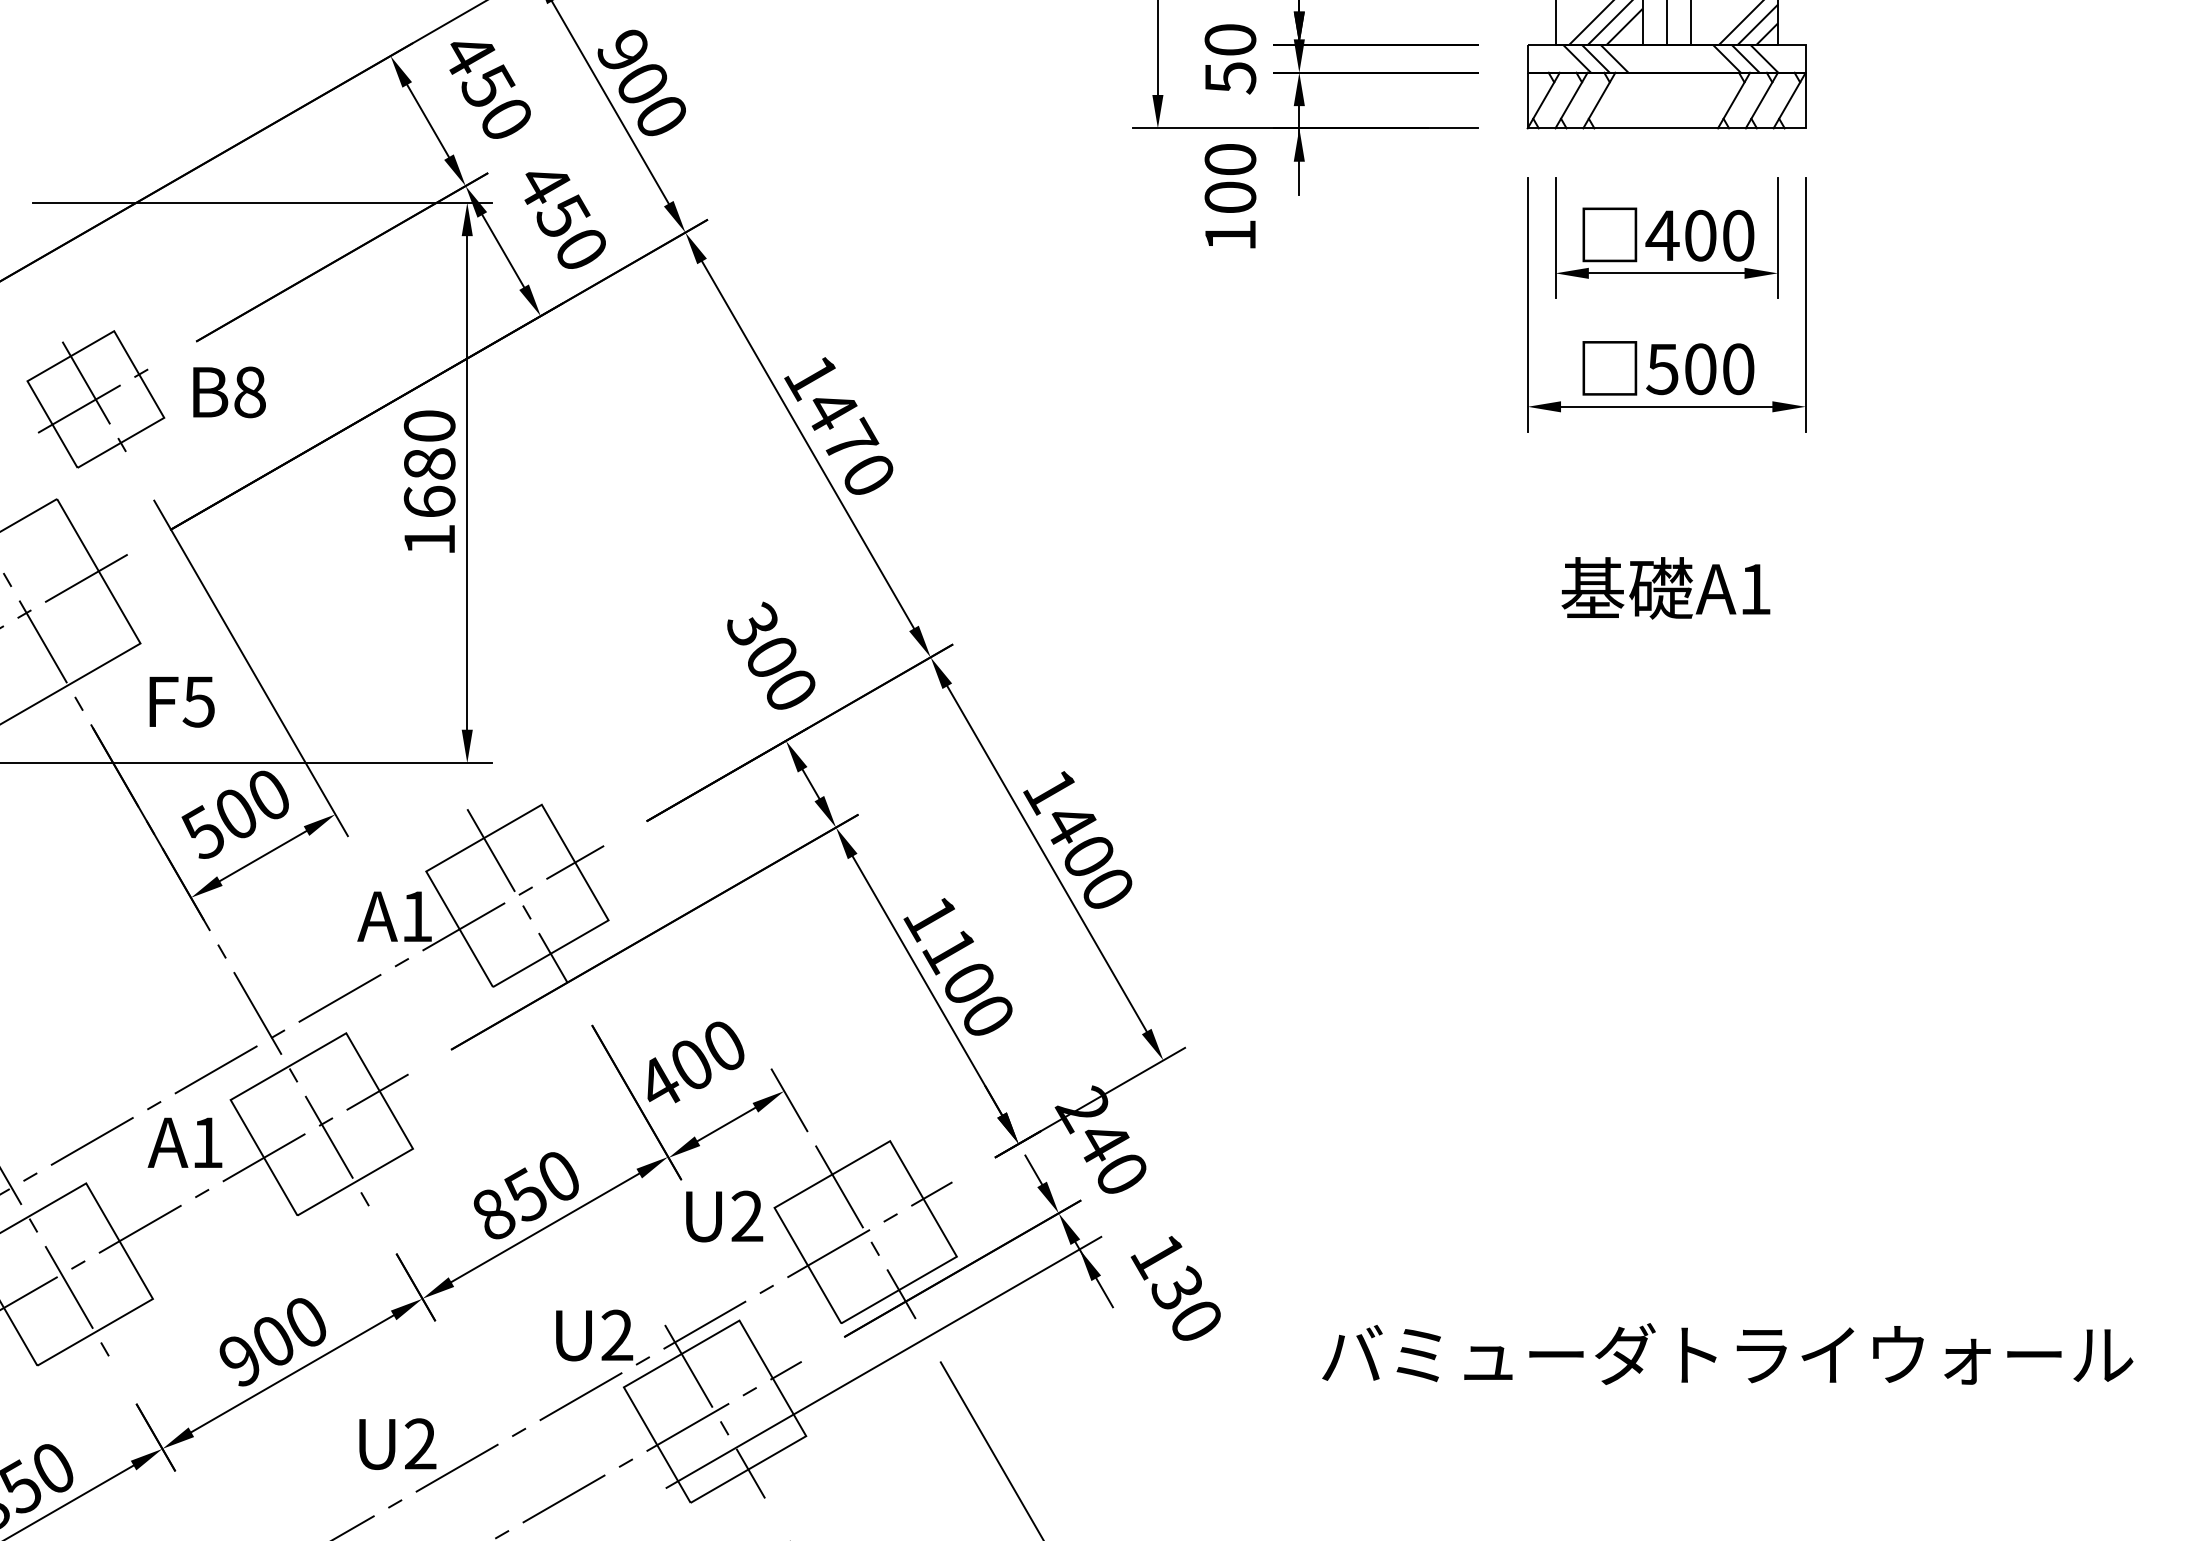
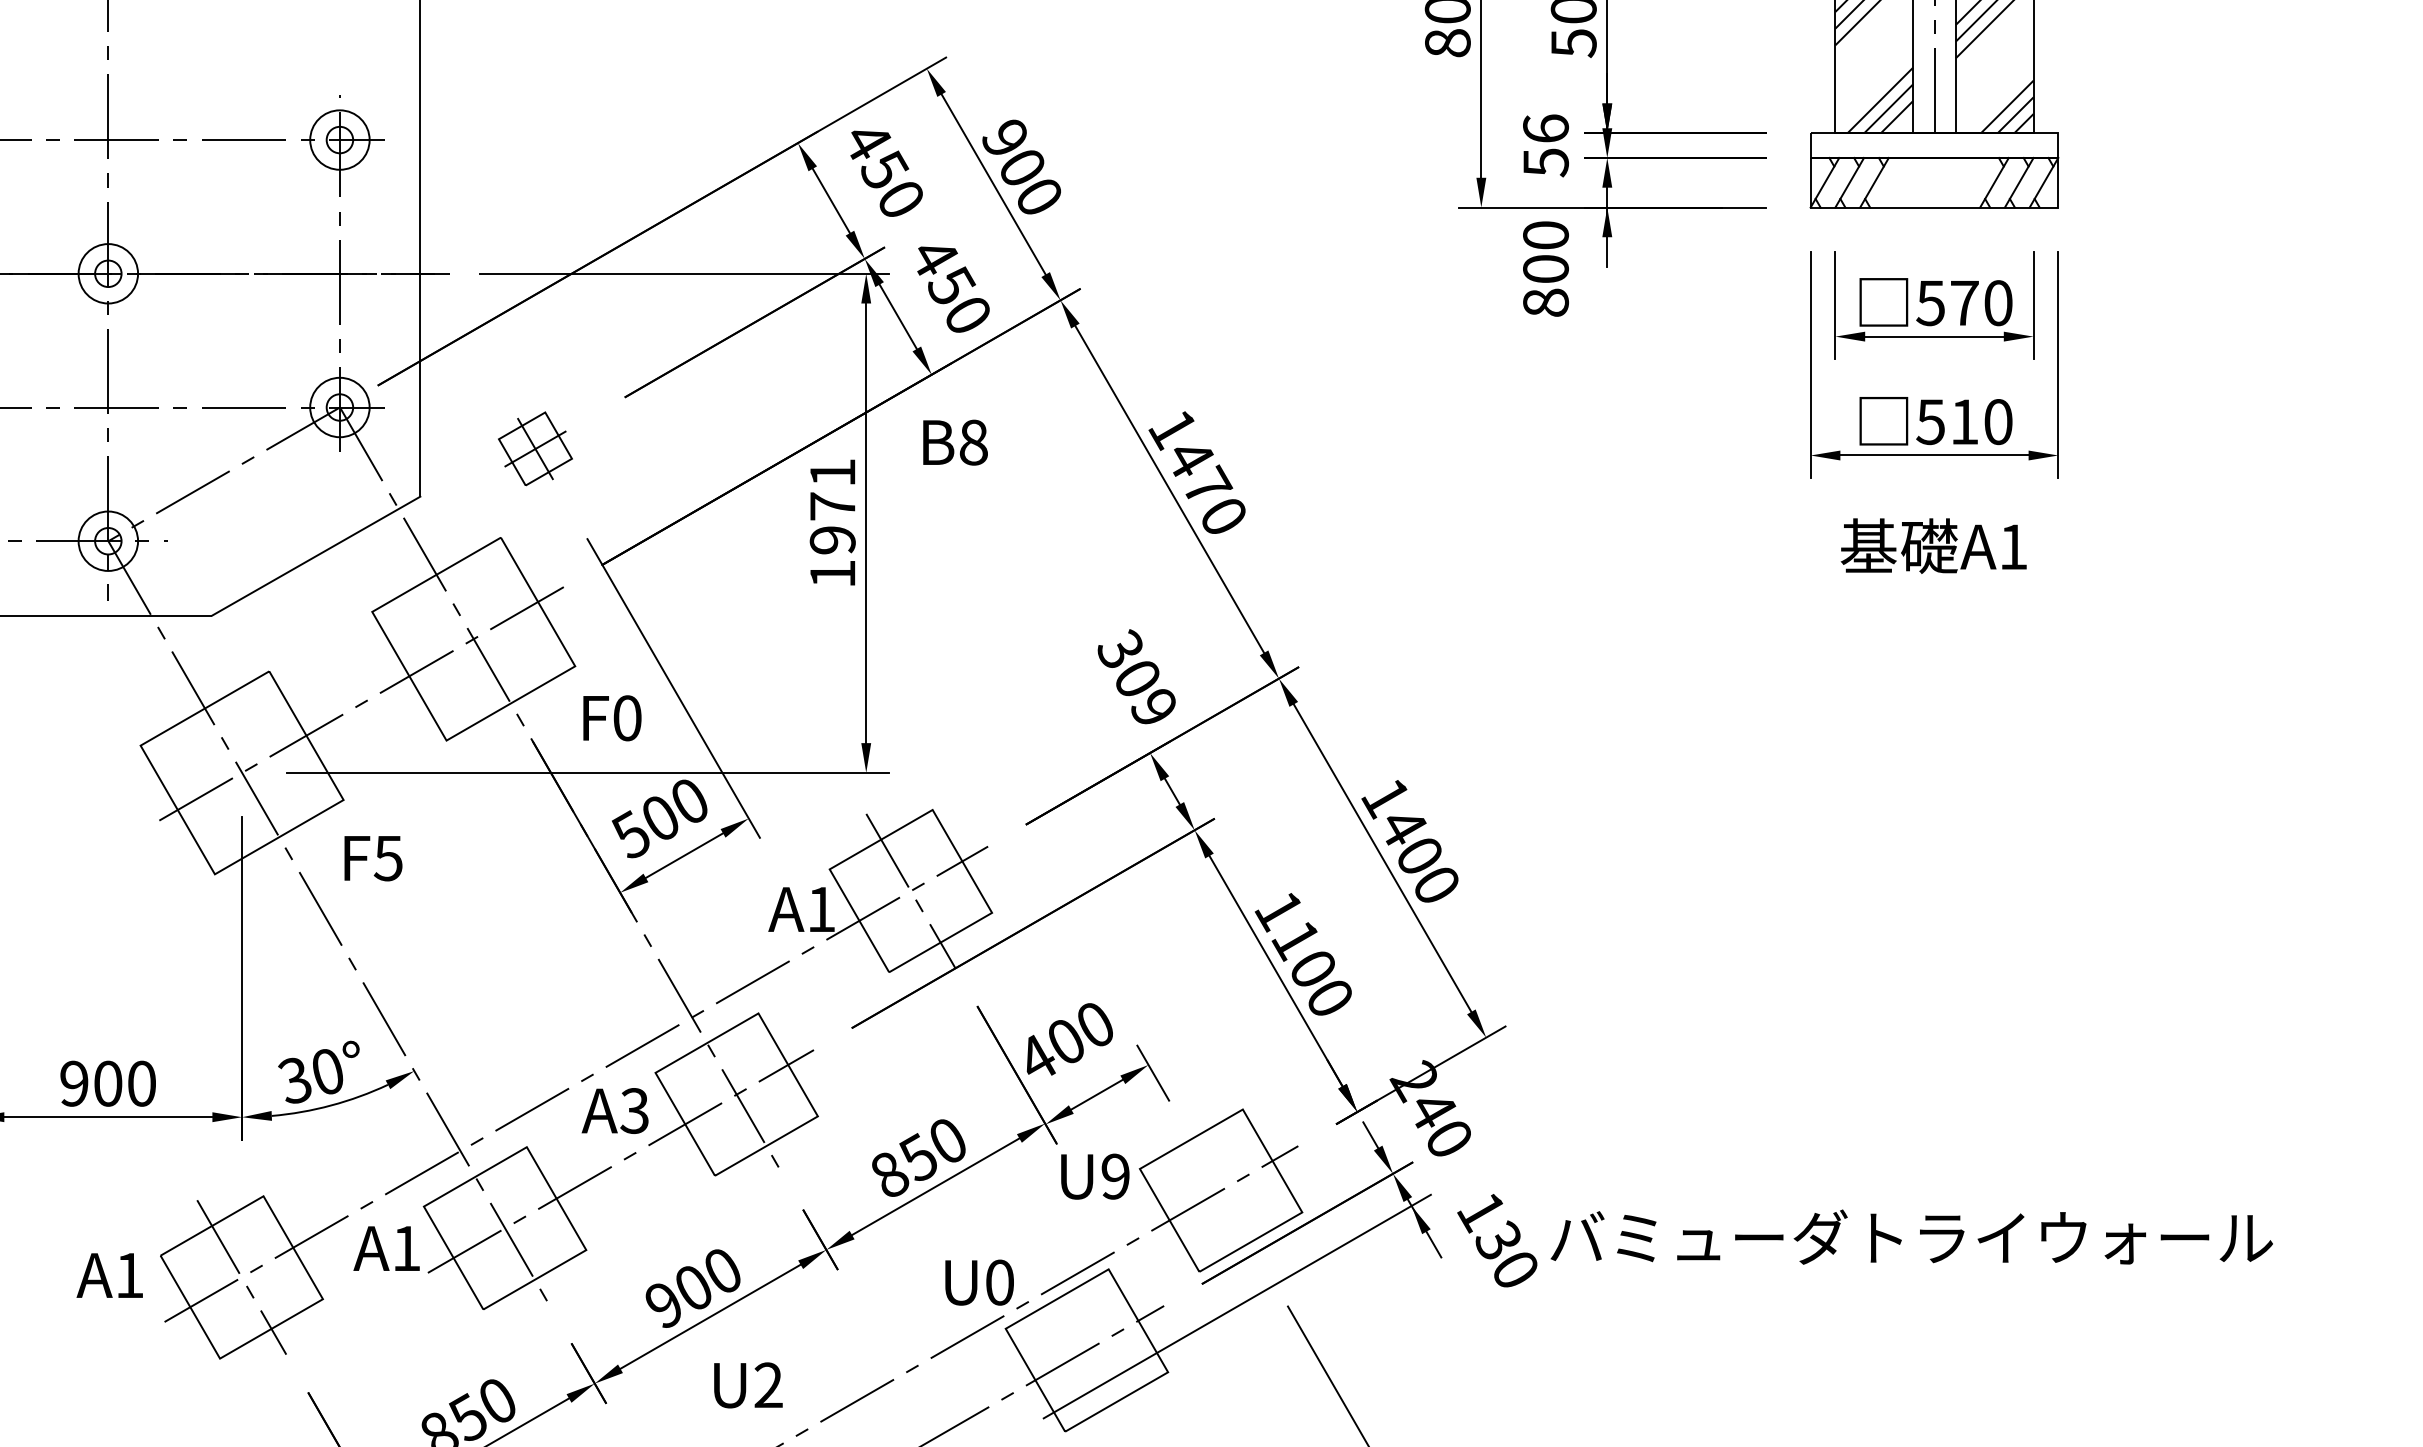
text: (1229, 39) -> (1545, 128), 50 -> 56
hatch: (1670, 58) -> (1937, 145), removed
text: (1229, 235) -> (1545, 302), 100 -> 800
text: (1680, 236) -> (1946, 303), 400 -> 570
text: (1700, 369) -> (1964, 422), 500 -> 510
text: (229, 392) -> (955, 442), moved
part: (95, 398) -> (535, 448), size x0.6
text: (429, 464) -> (832, 506), 1680 -> 1971
text: (1665, 587) -> (1933, 545), moved
text: (789, 689) -> (1153, 707), 300 -> 309
text: (198, 702) -> (626, 718), F5 -> F0
text: (207, 1143) -> (634, 1111), A1 -> A3
text: (747, 1216) -> (1115, 1176), U2 -> U9
line: (865, 1232) -> (1220, 1190), removed
text: (616, 1335) -> (999, 1282), U2 -> U0
text: (1727, 1353) -> (1911, 1236), moved
line: (714, 1411) -> (1086, 1350), removed
text: (397, 1444) -> (748, 1385), moved

